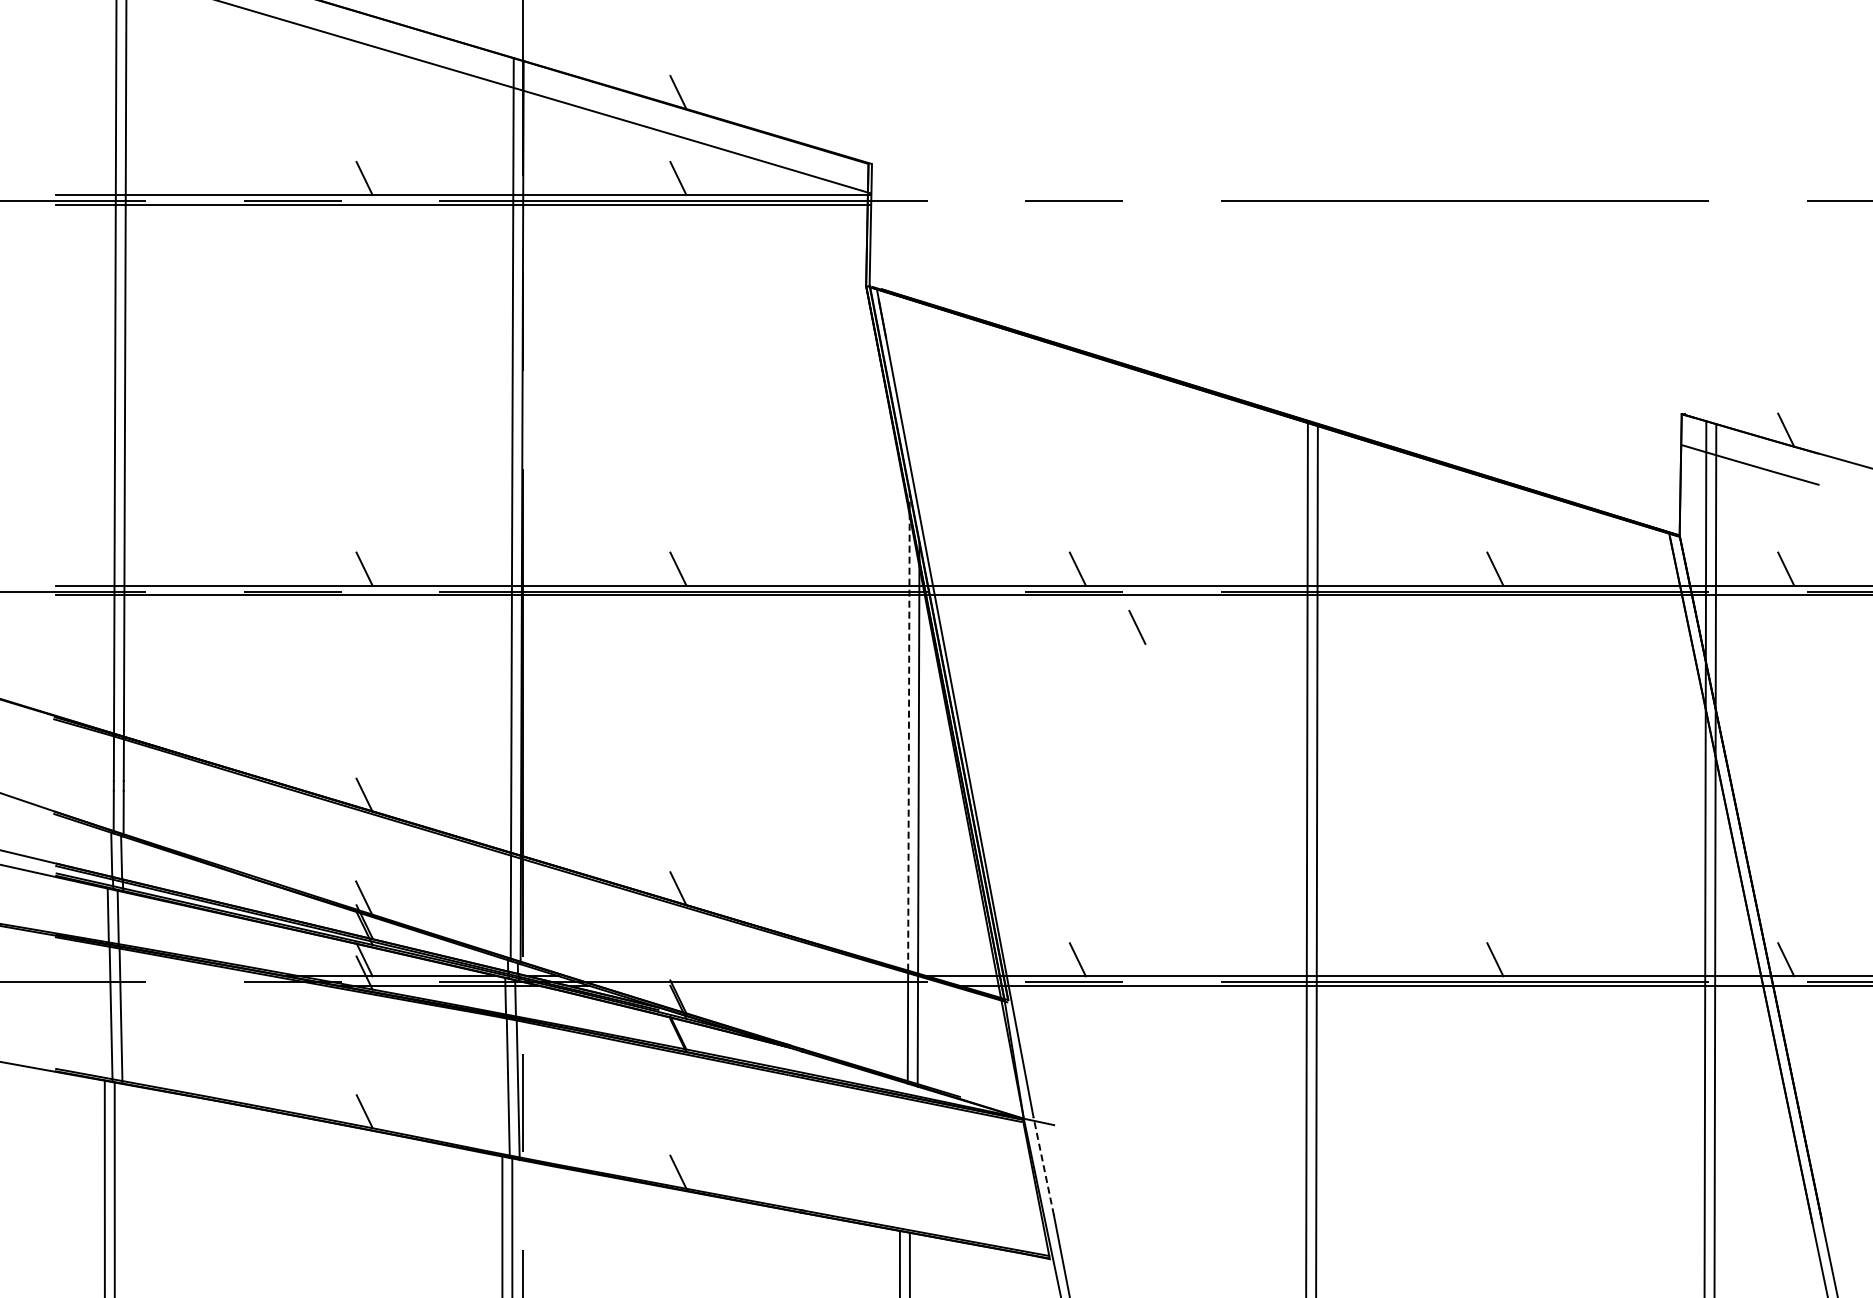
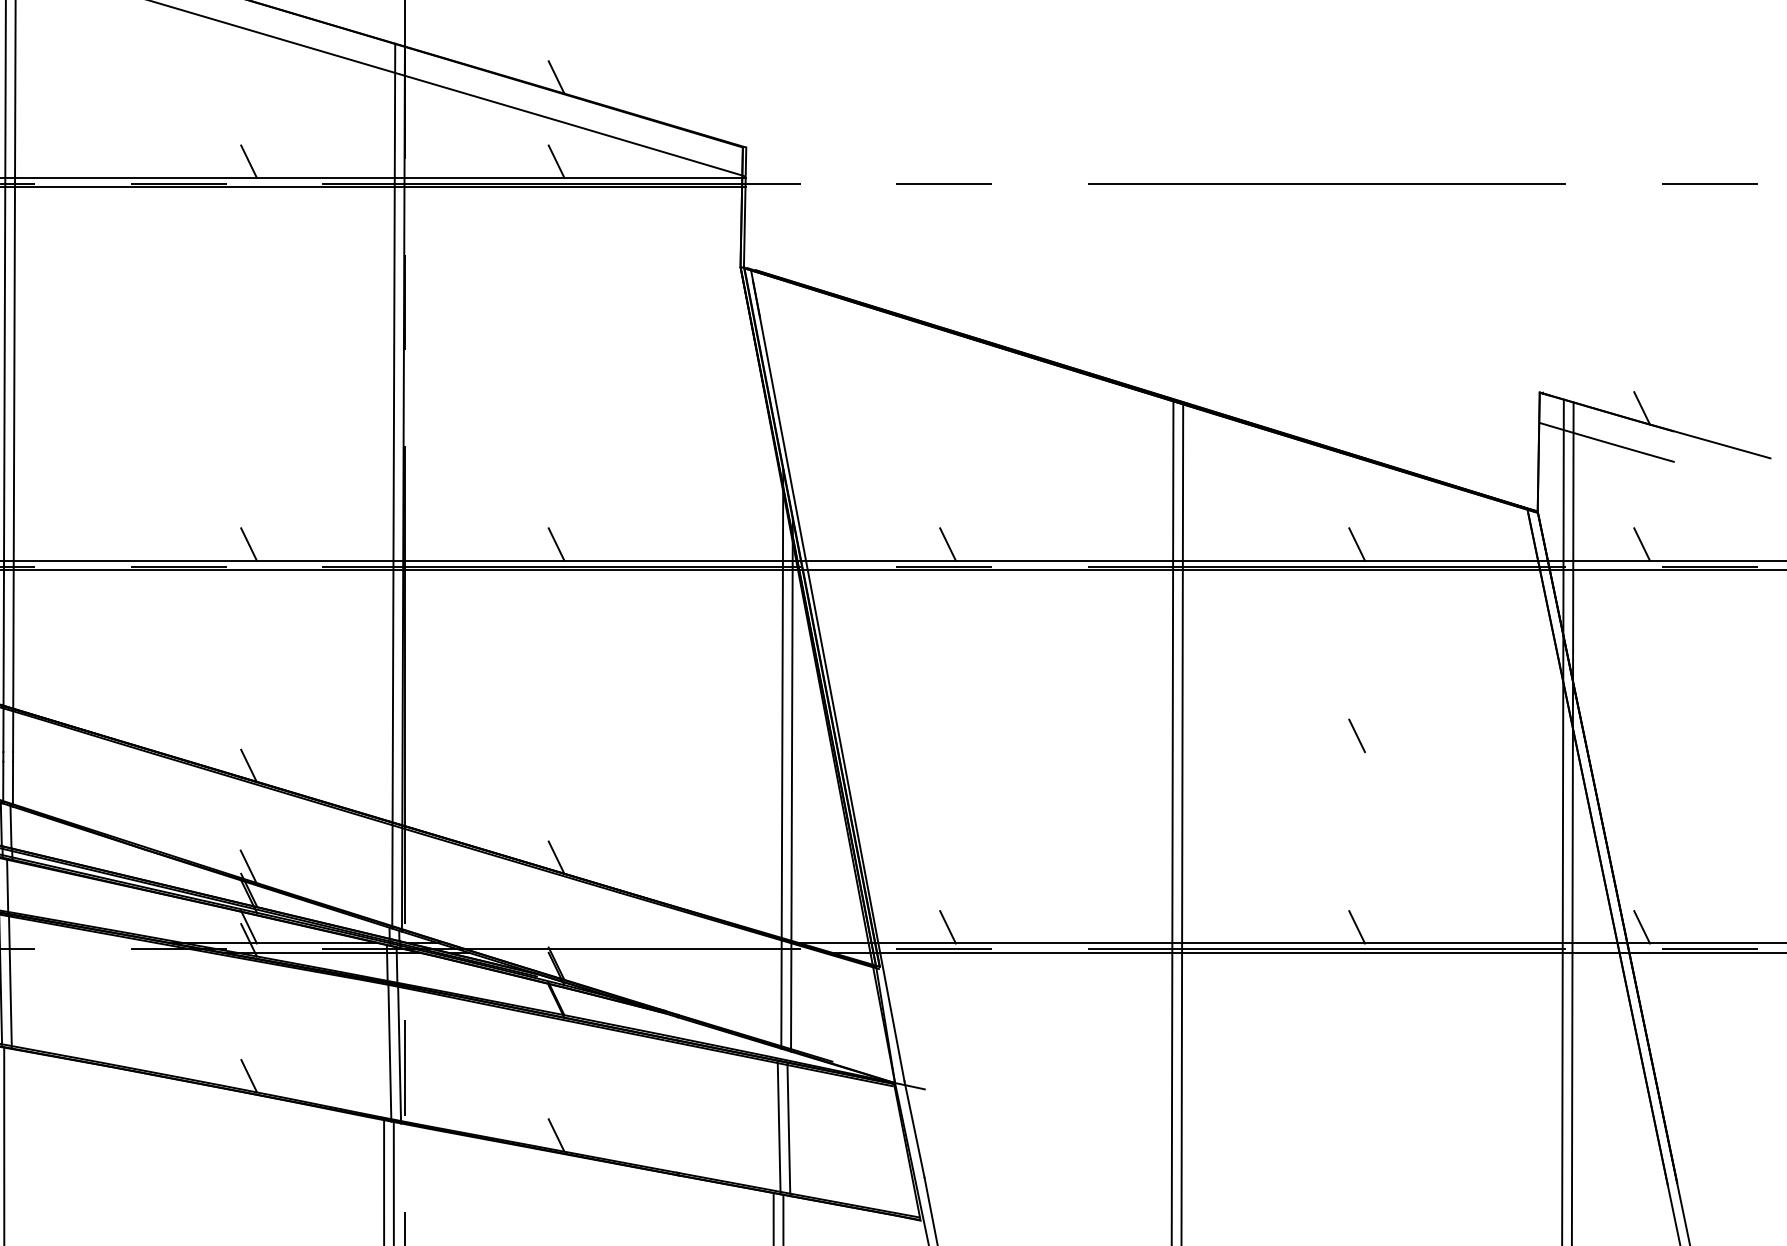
line: (1137, 626) -> (1357, 734), moved
line: (908, 731) -> (782, 703), dashed -> solid
line: (905, 1163) -> (779, 1126), added
line: (915, 1165) -> (788, 1128), added
line: (1043, 1165) -> (914, 1128), dashed -> solid

